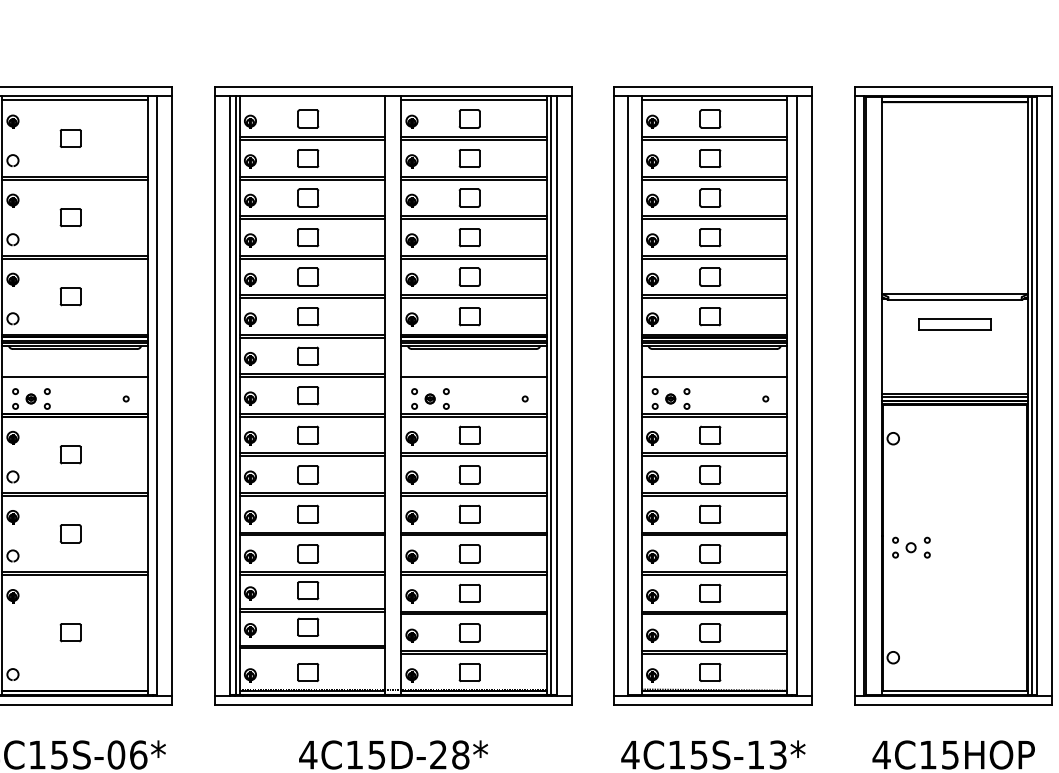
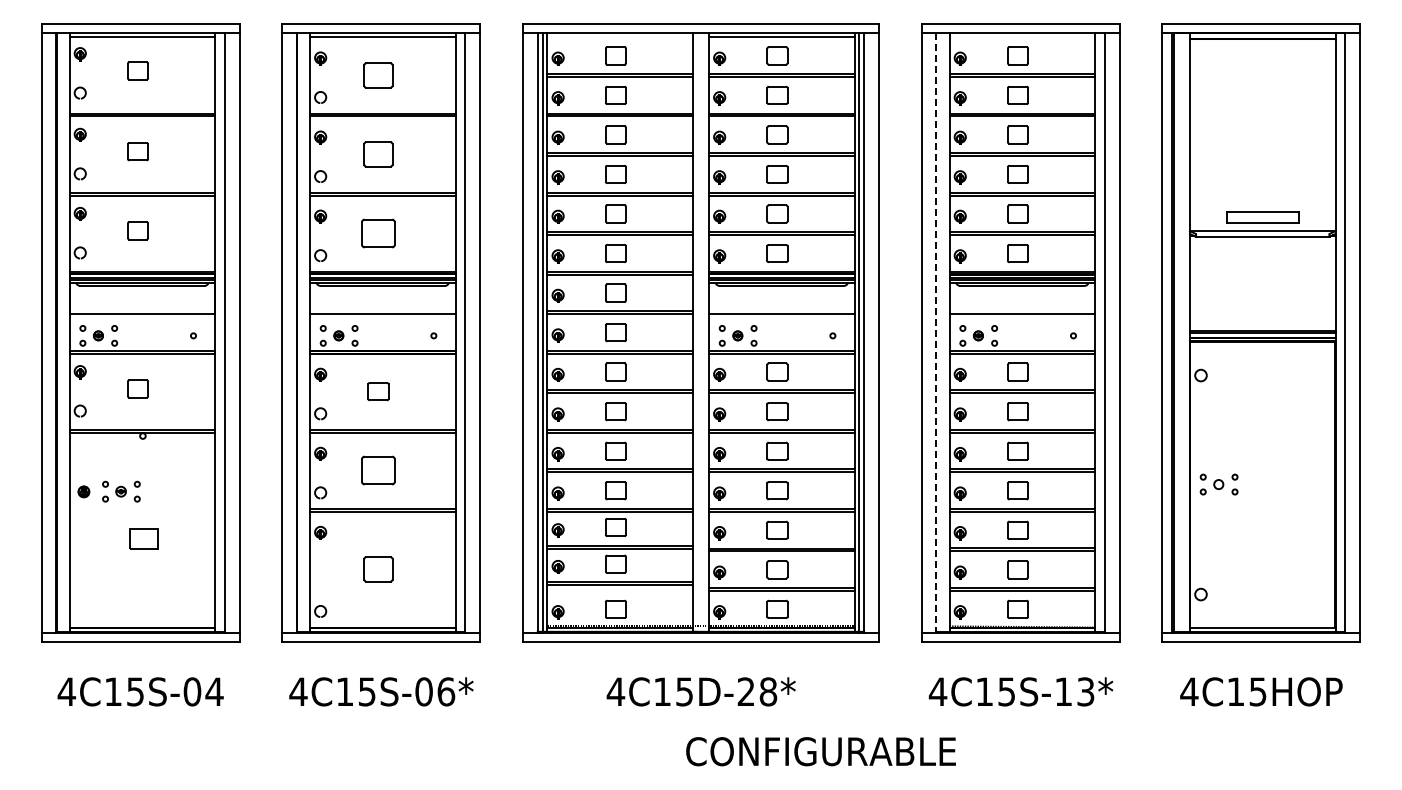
line: (714, 100) -> (1022, 37), removed
part: (70, 137) -> (378, 74), size x1.4
part: (70, 217) -> (378, 154), size x1.4
part: (70, 296) -> (378, 233), size x1.6
part: (954, 324) -> (1262, 217), moved
line: (1031, 395) -> (1339, 332), removed
line: (628, 396) -> (936, 333), solid -> dashed
part: (70, 533) -> (378, 470), size x1.6
part: (70, 632) -> (378, 569), size x1.4

